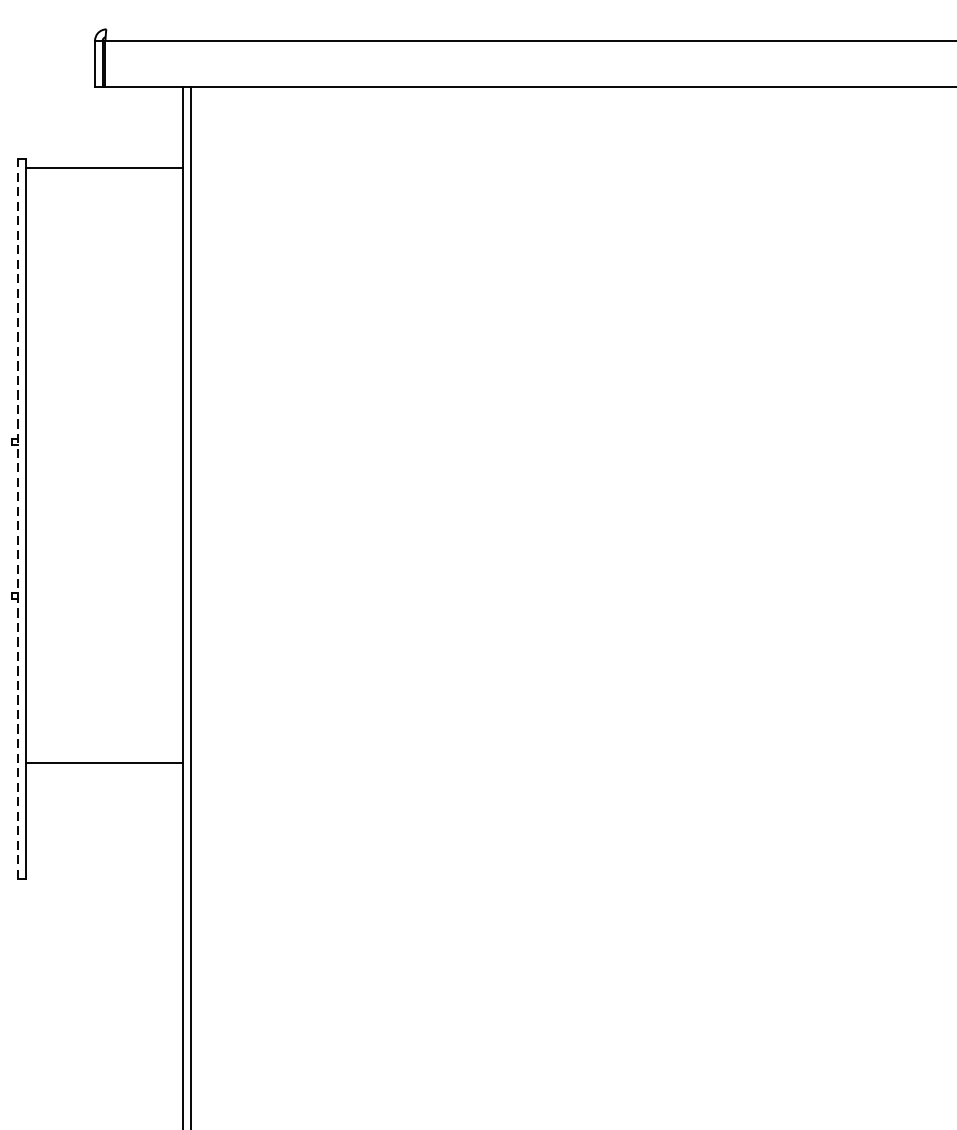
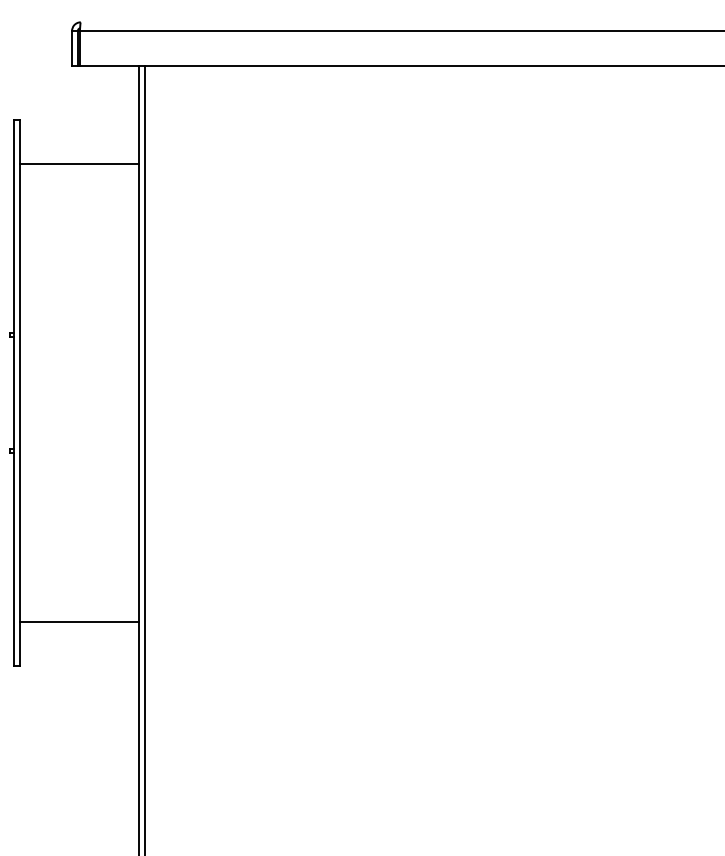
line: (103, 168) -> (78, 164), moved
line: (17, 519) -> (13, 393), dashed -> solid
line: (103, 763) -> (78, 622), moved

